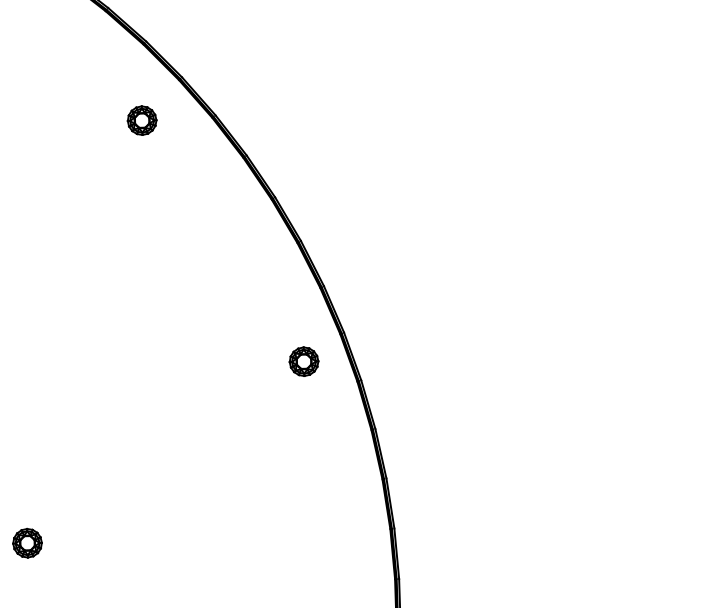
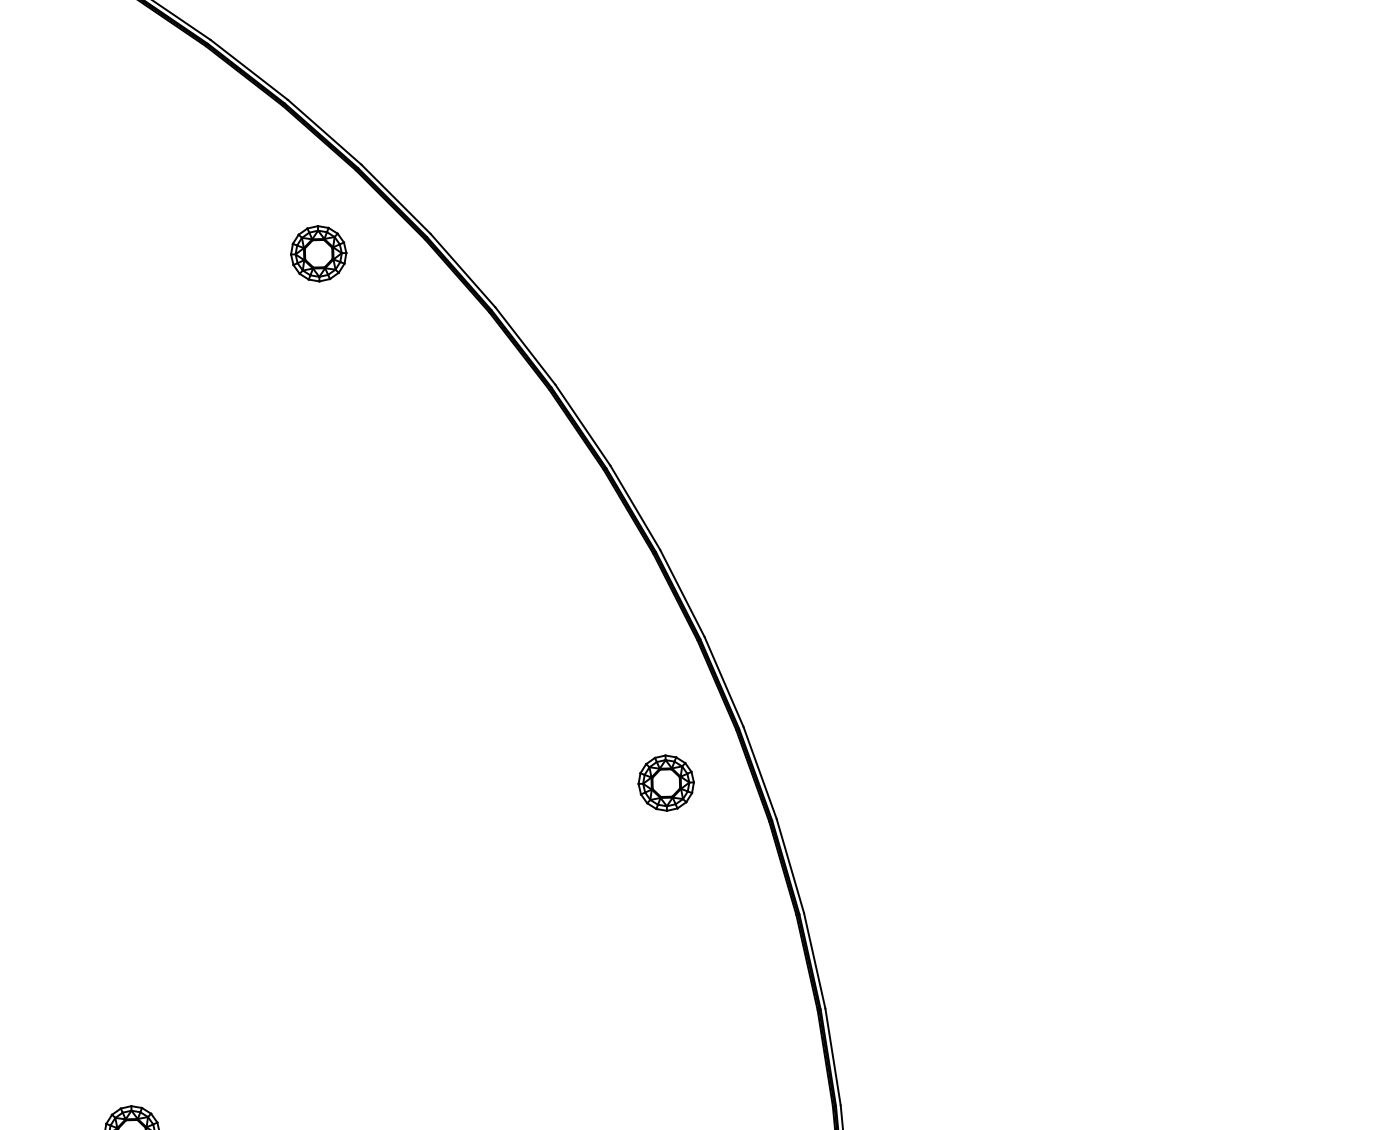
part: (141, 120) -> (317, 253), moved

